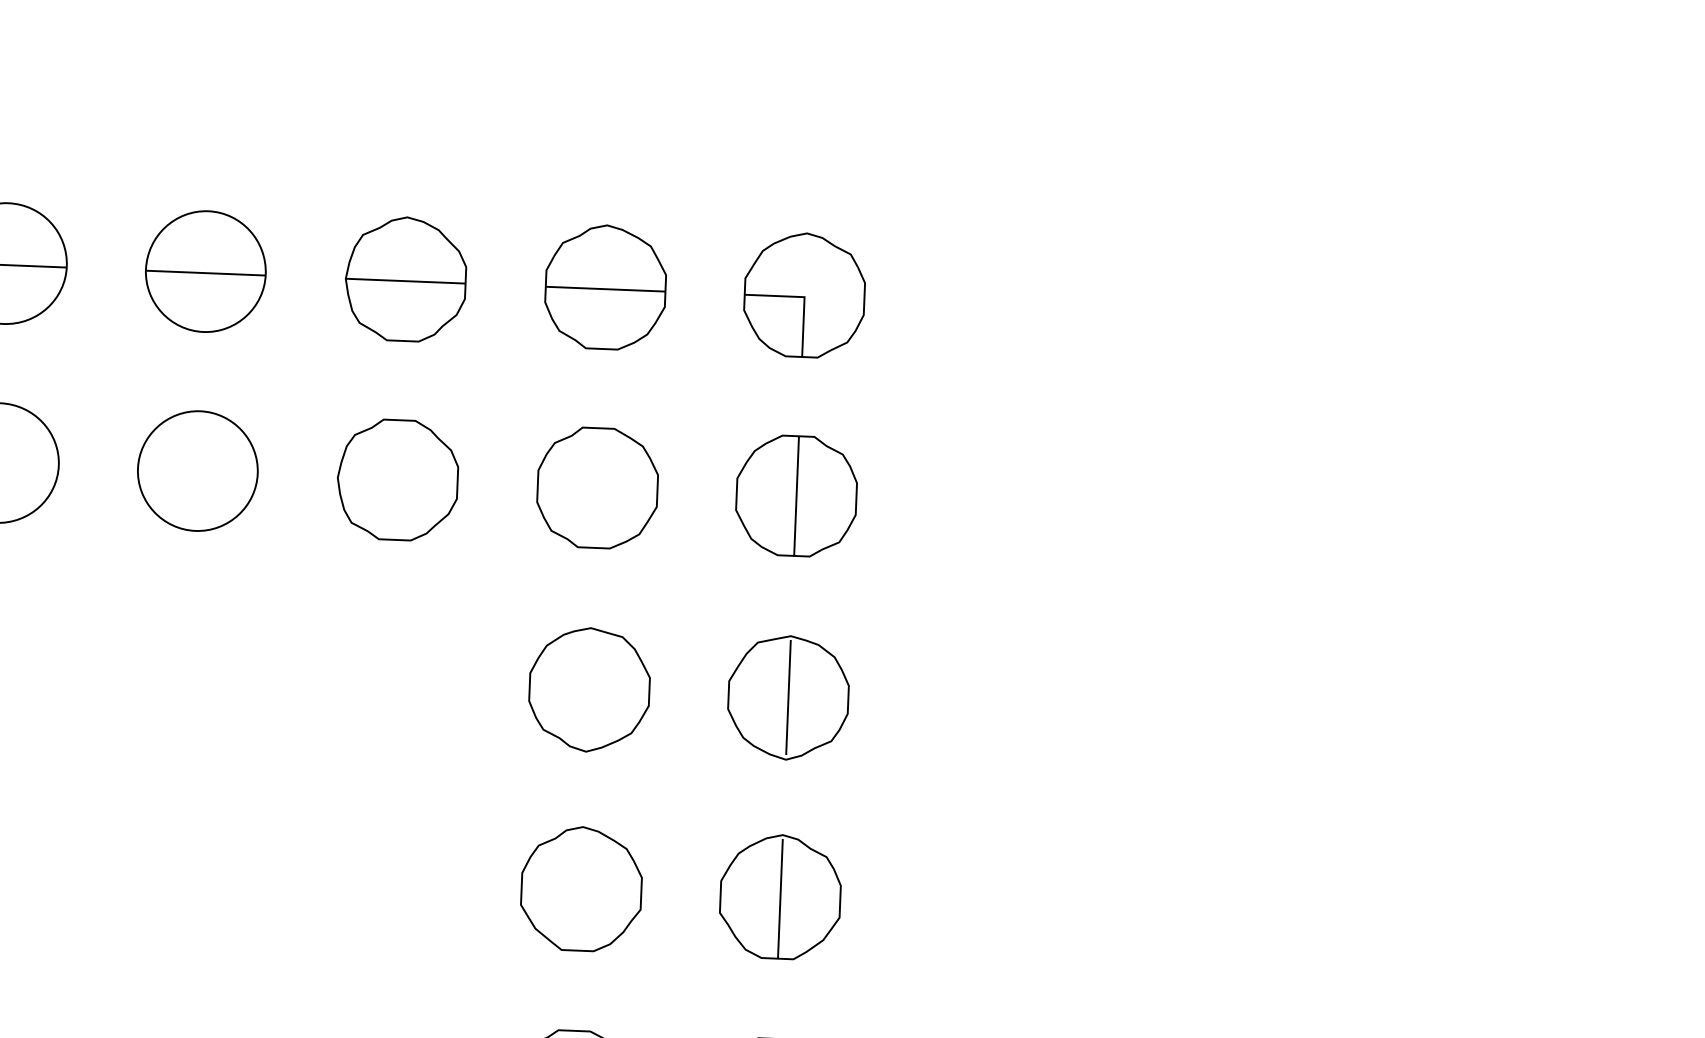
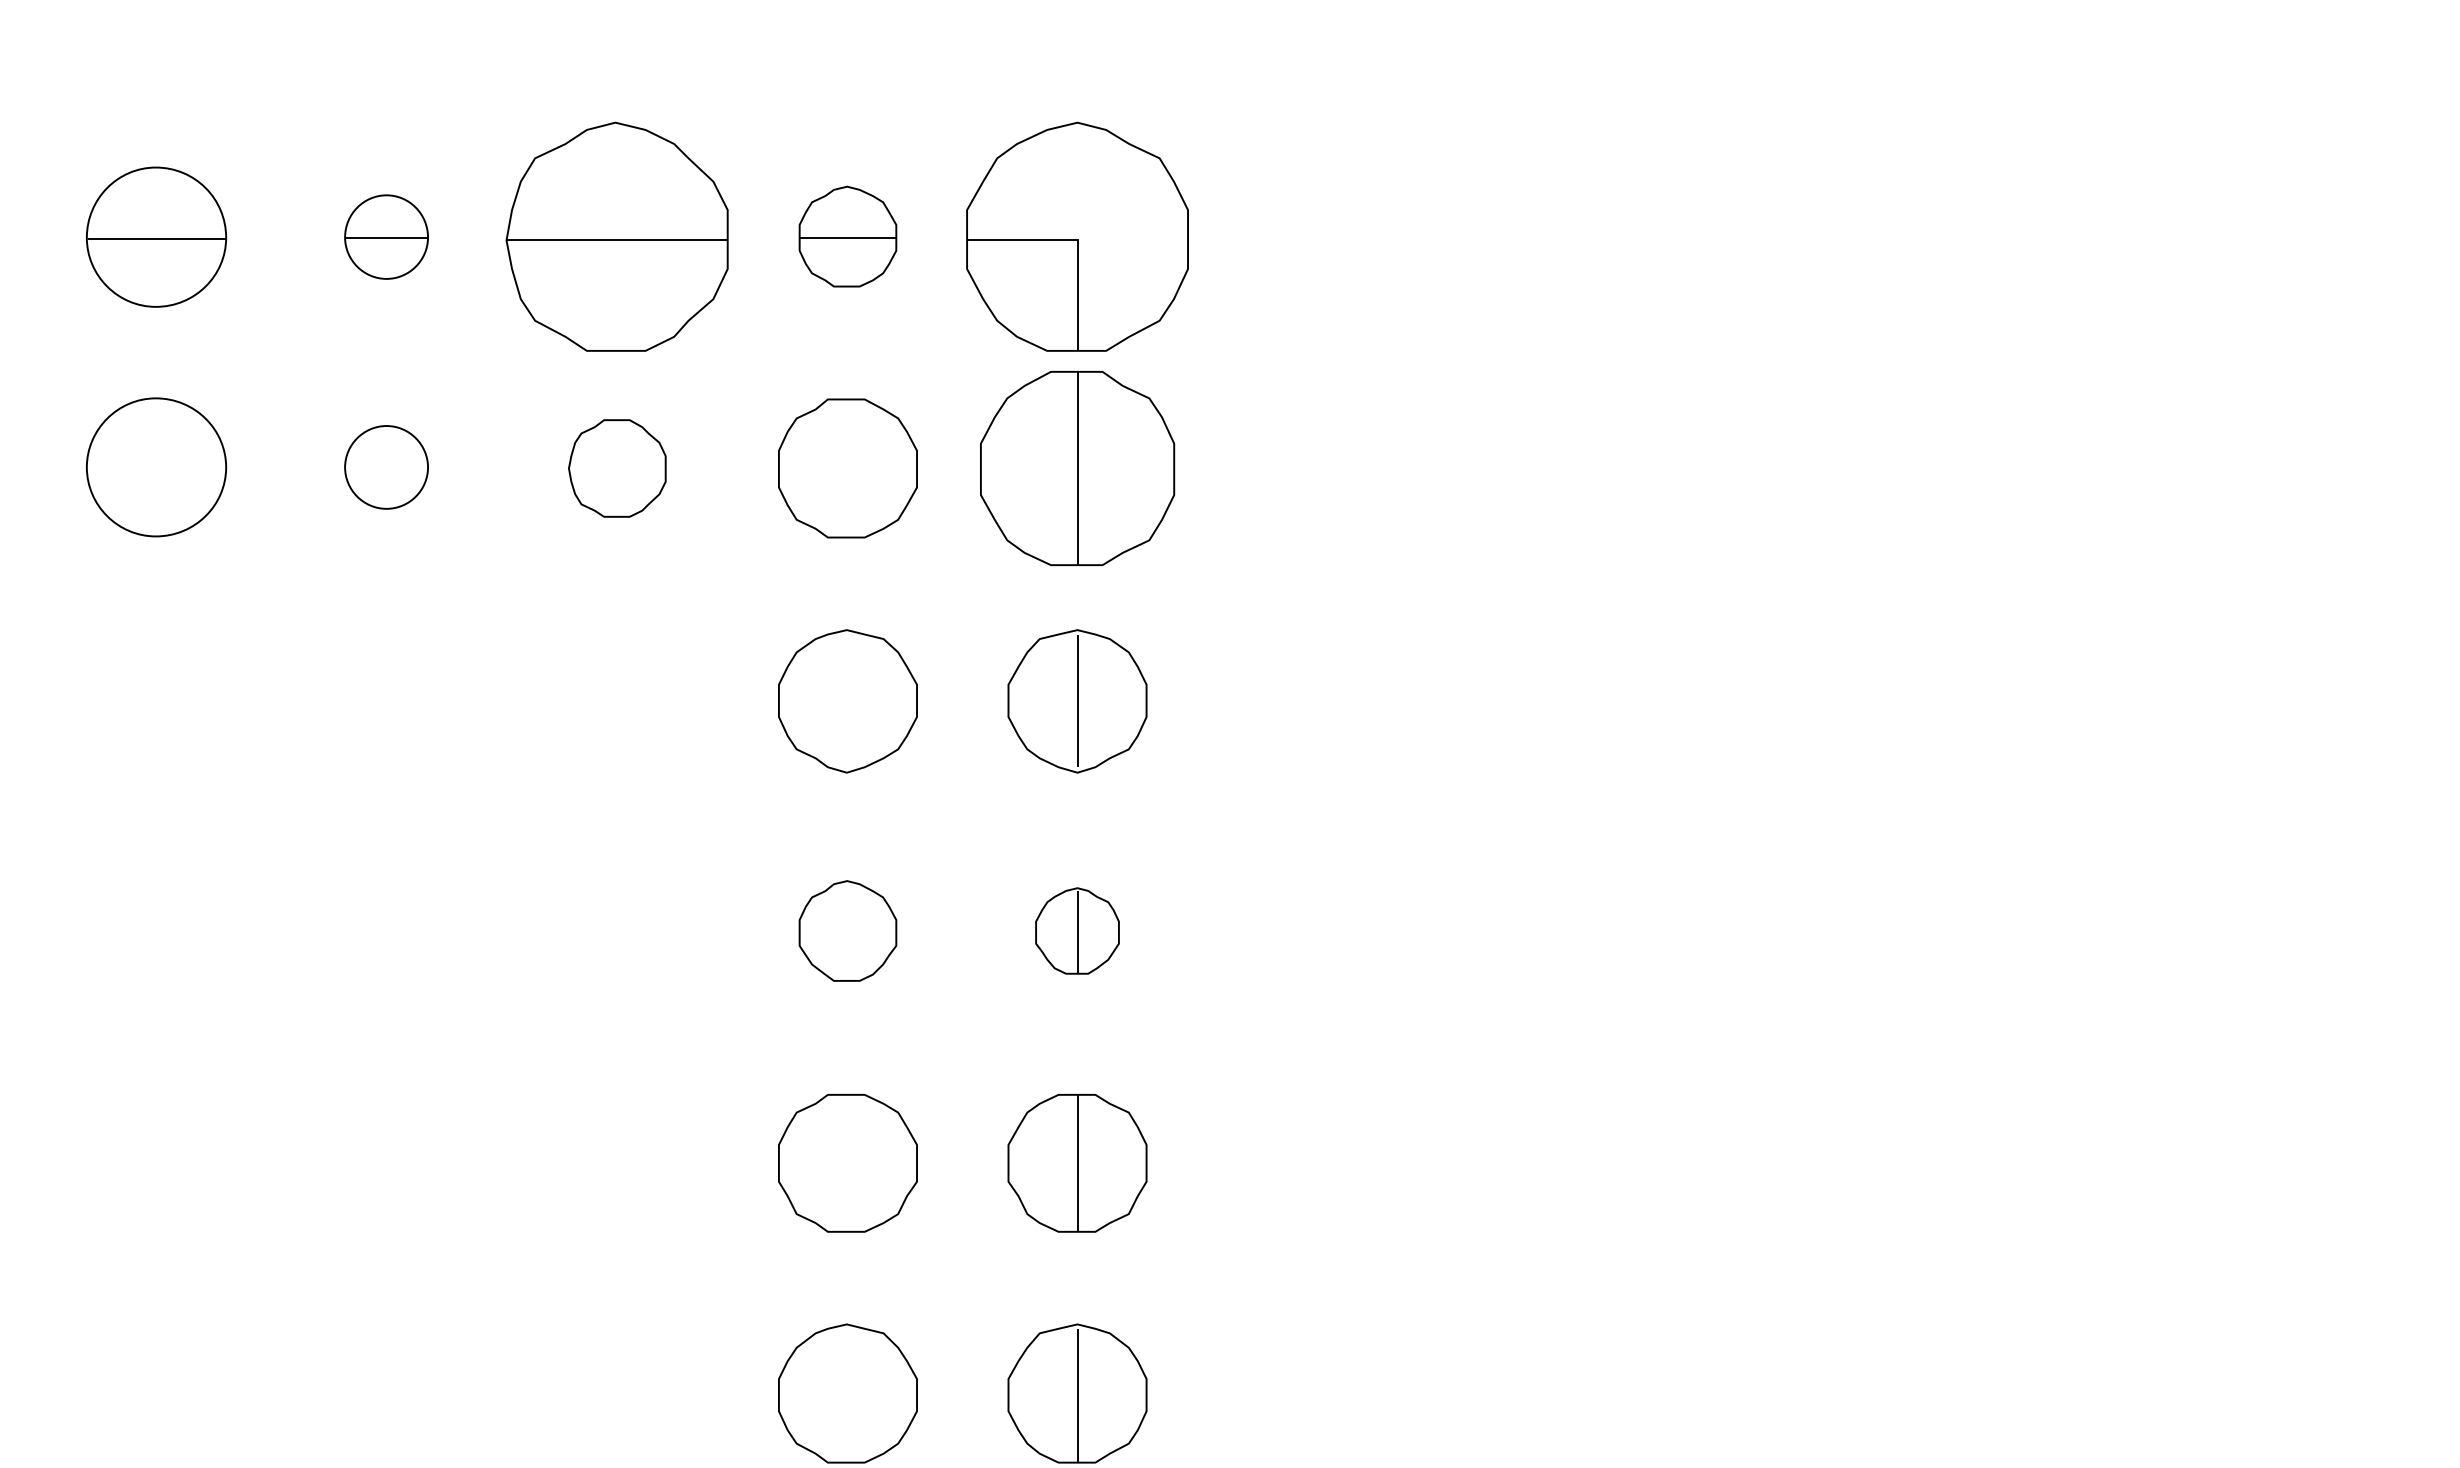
part: (205, 271) -> (386, 236), size x0.6
part: (405, 279) -> (617, 236), size x1.6
part: (605, 287) -> (847, 236), size x0.7
part: (804, 295) -> (1077, 236), size x1.6
part: (197, 471) -> (386, 467), size x0.6
part: (397, 480) -> (617, 468), size x0.7
part: (796, 496) -> (1077, 468), size x1.4
part: (581, 888) -> (847, 930), size x0.7
part: (780, 896) -> (1077, 930), size x0.6

